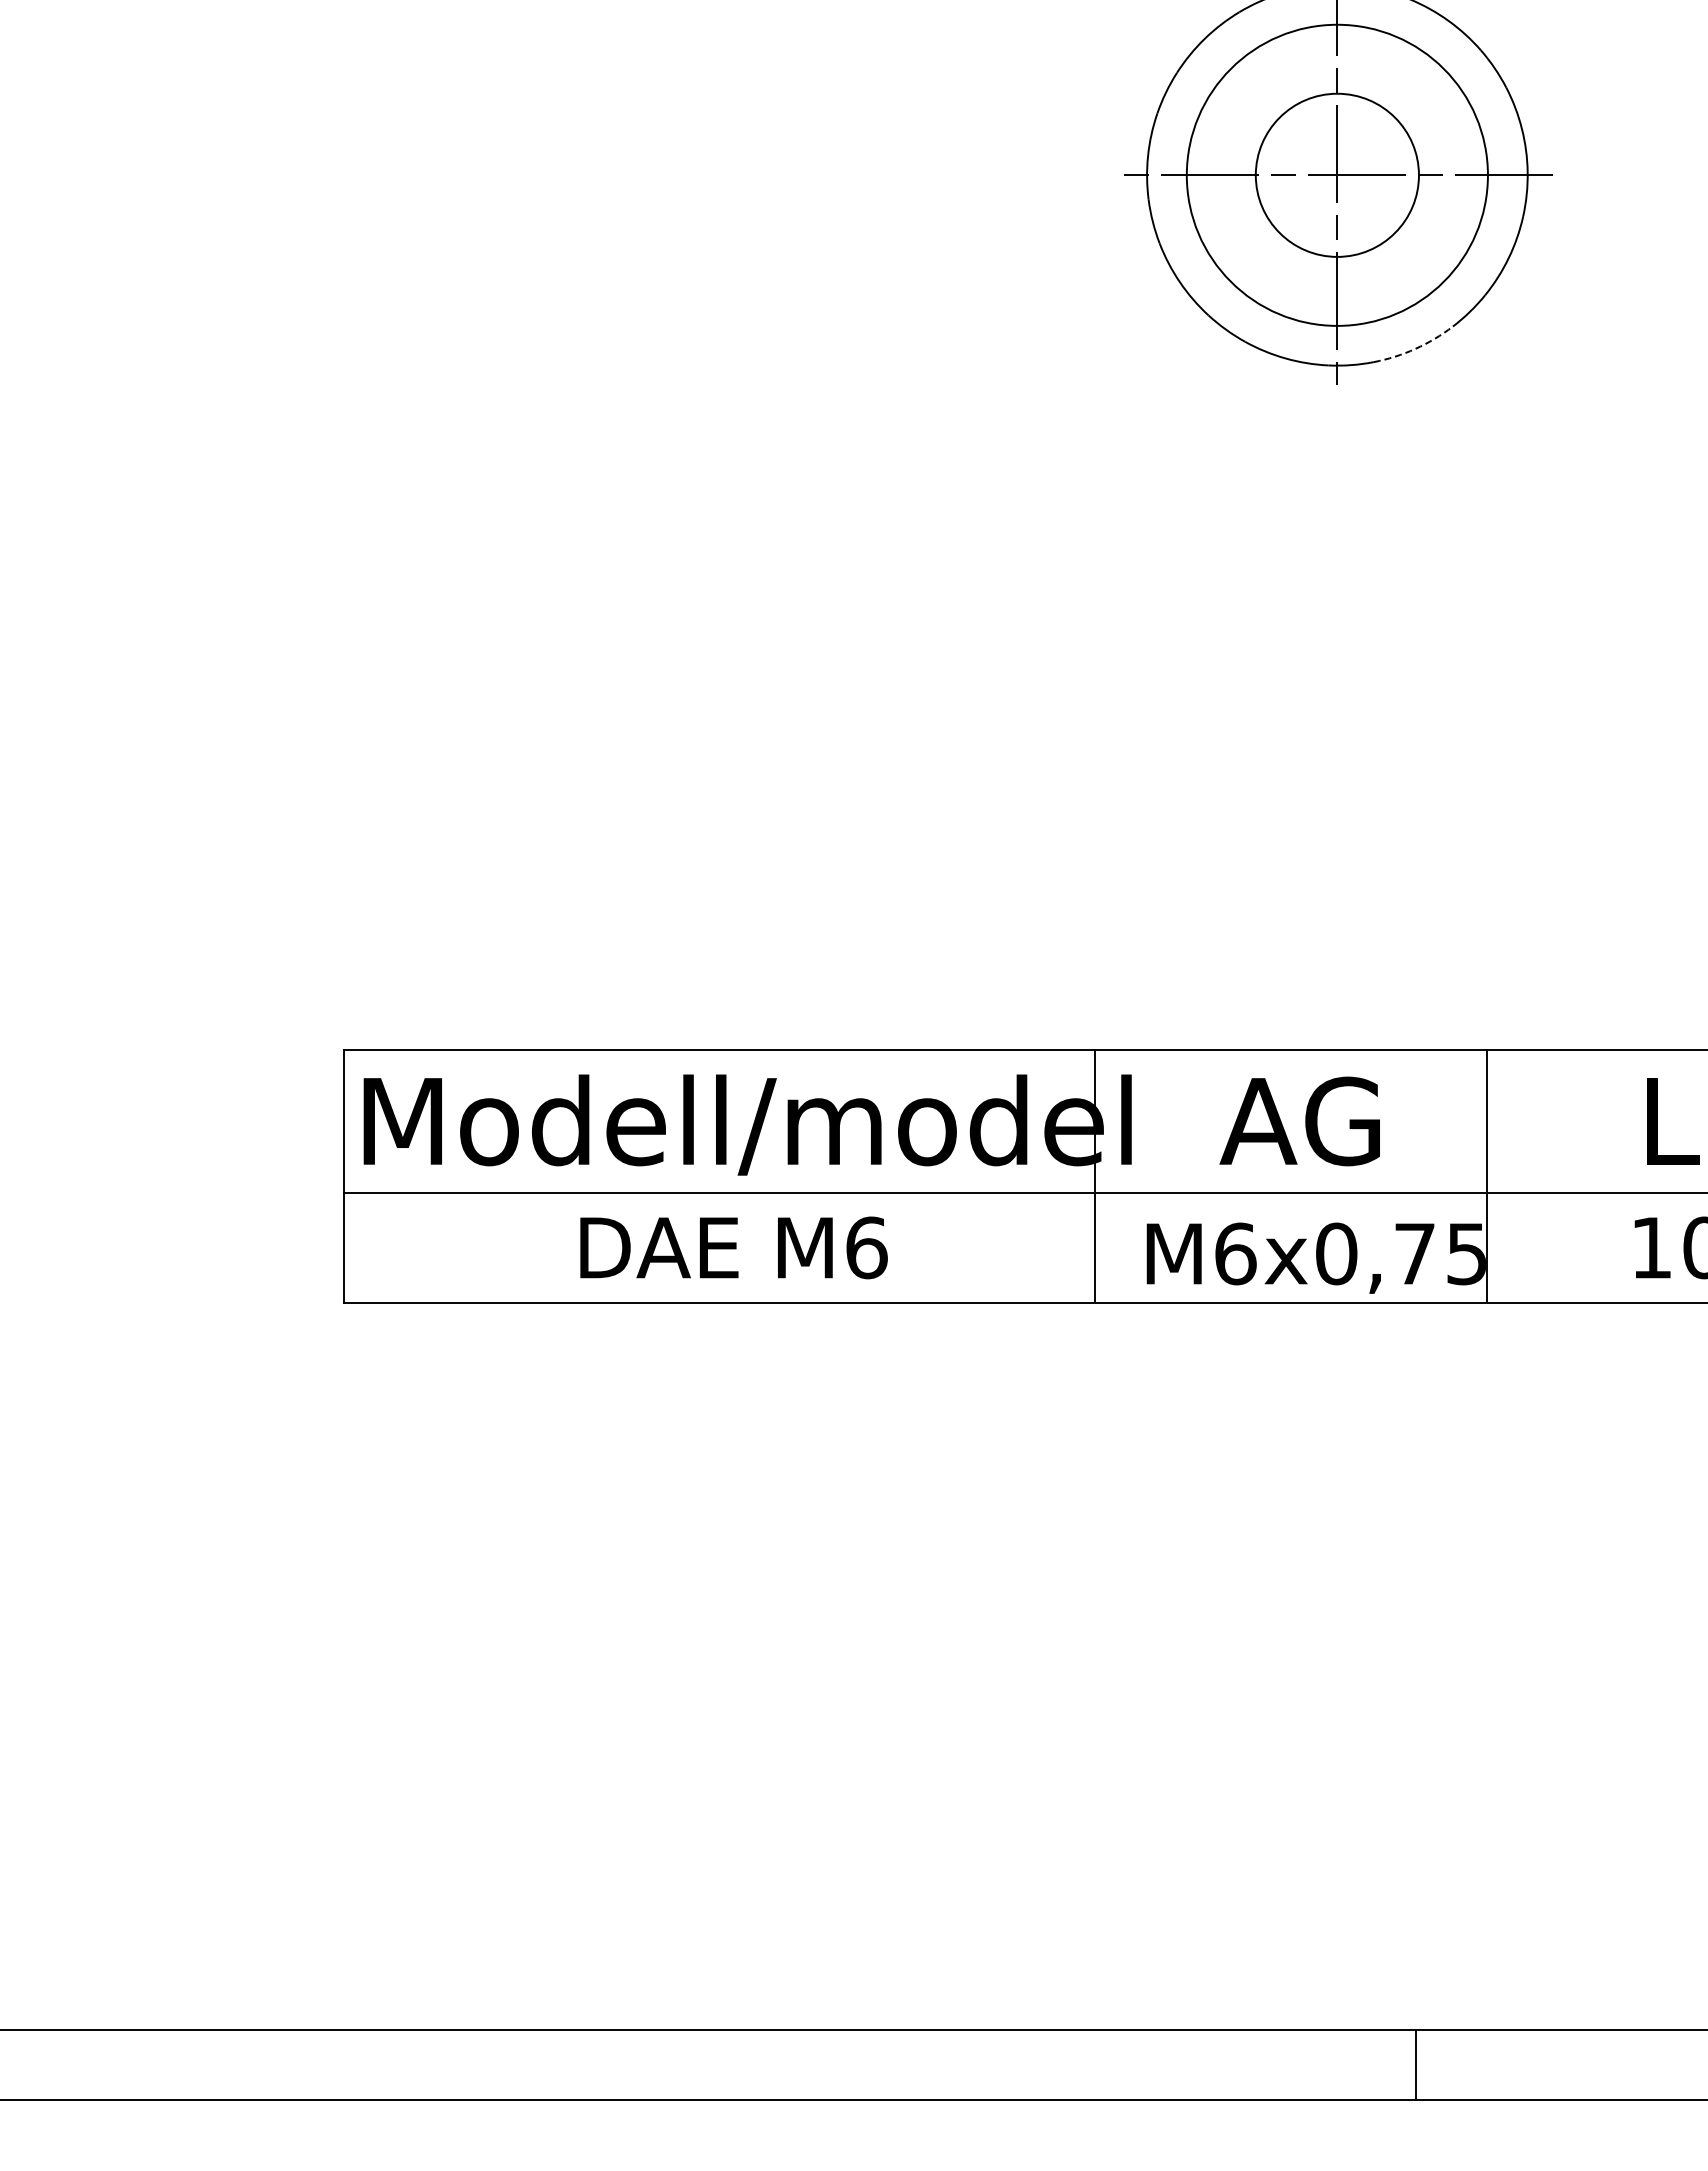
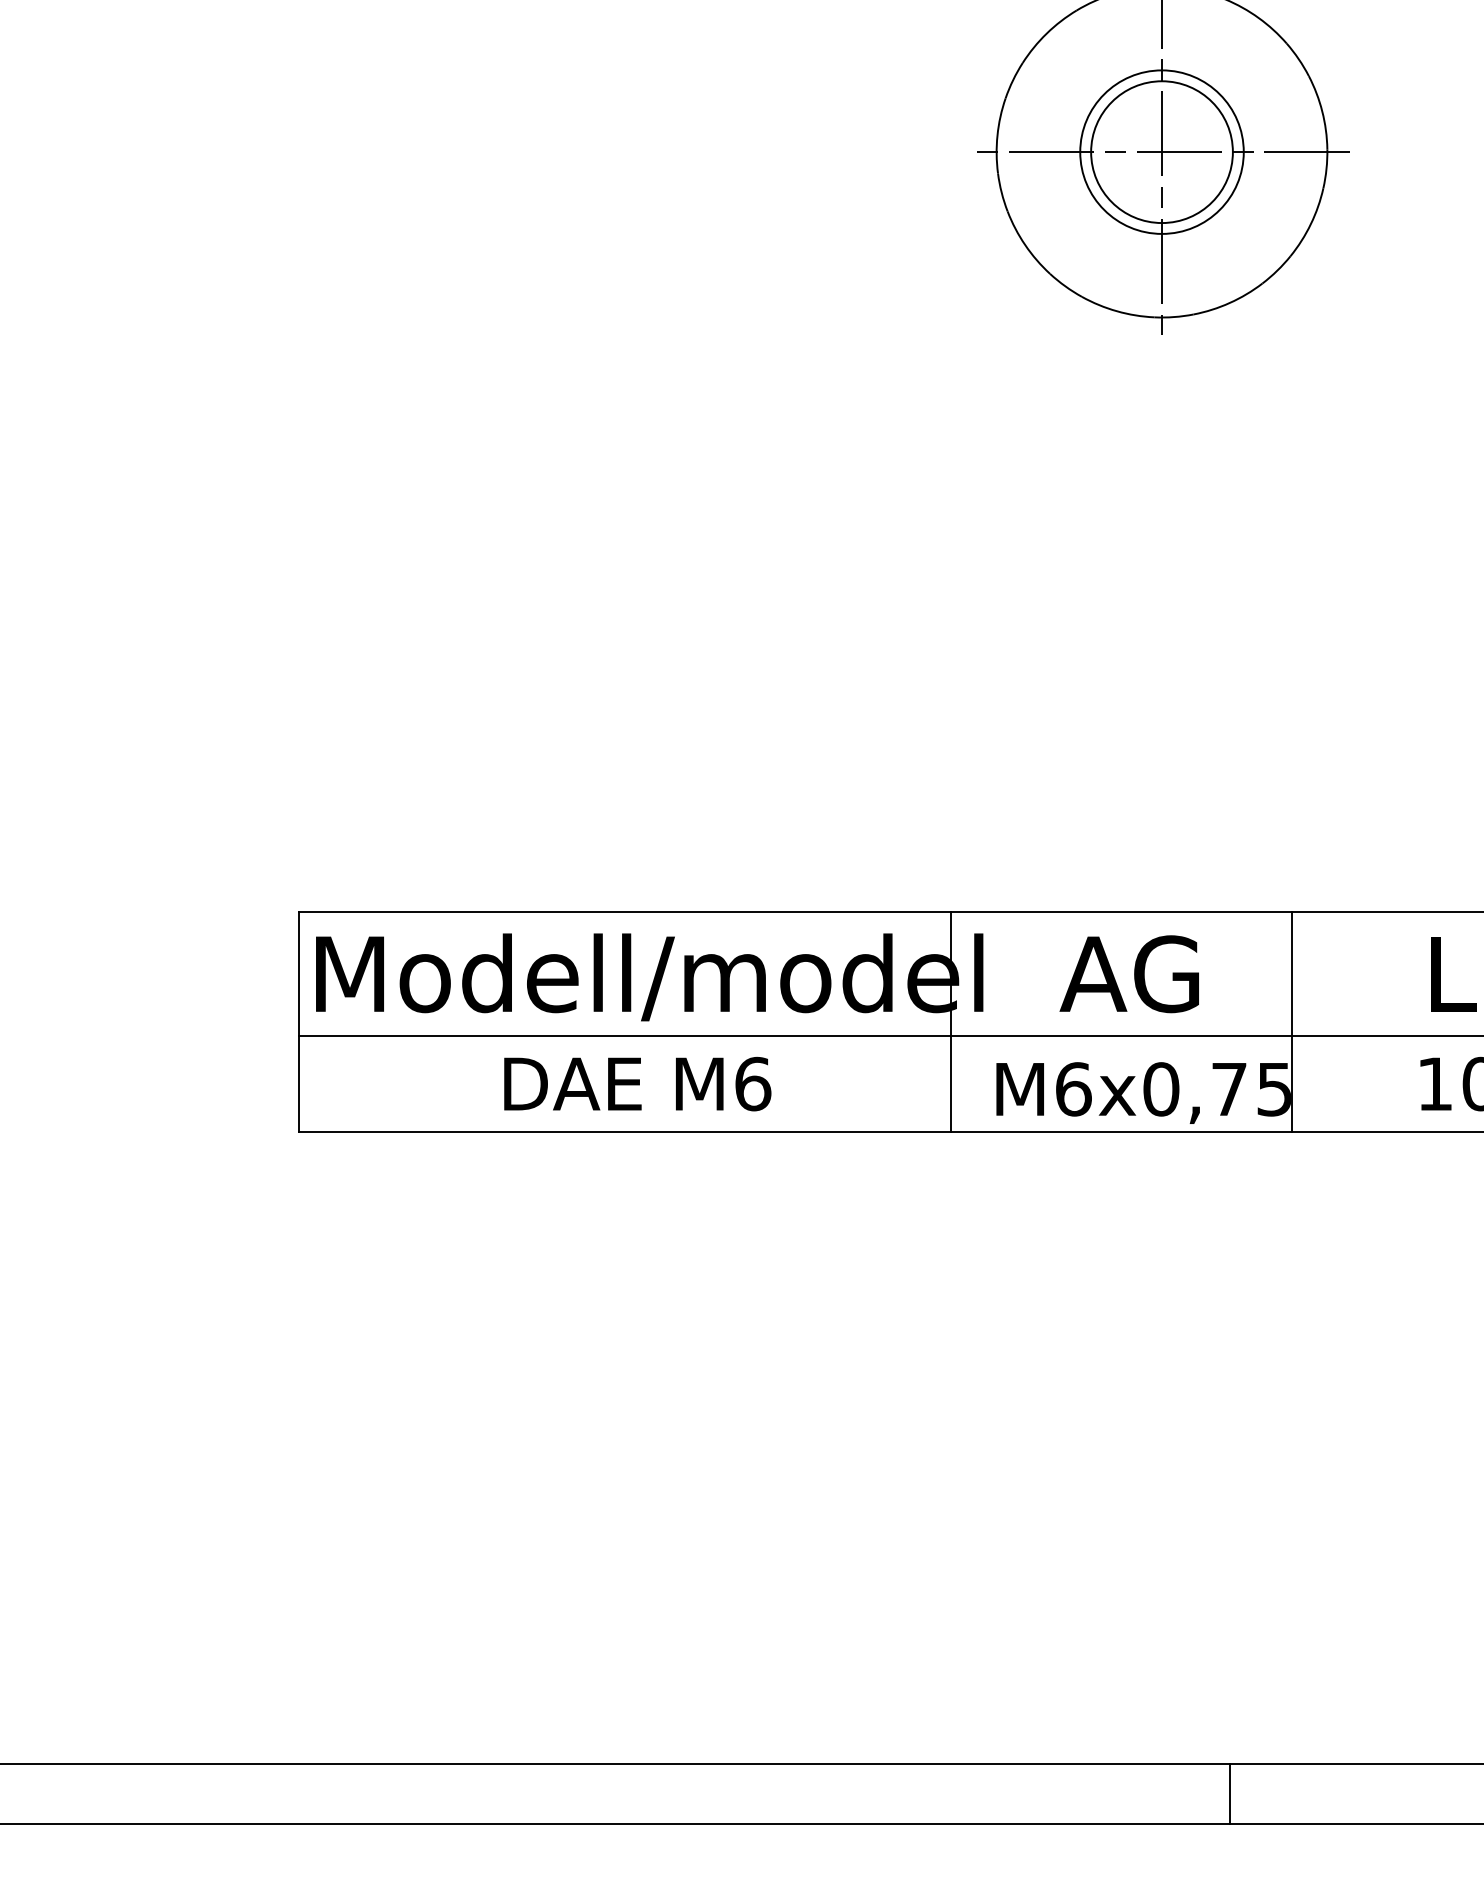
circle: (1337, 175) -> (1162, 152), size x0.62
arc: (1415, 348) -> (1229, 302), dashed -> solid

